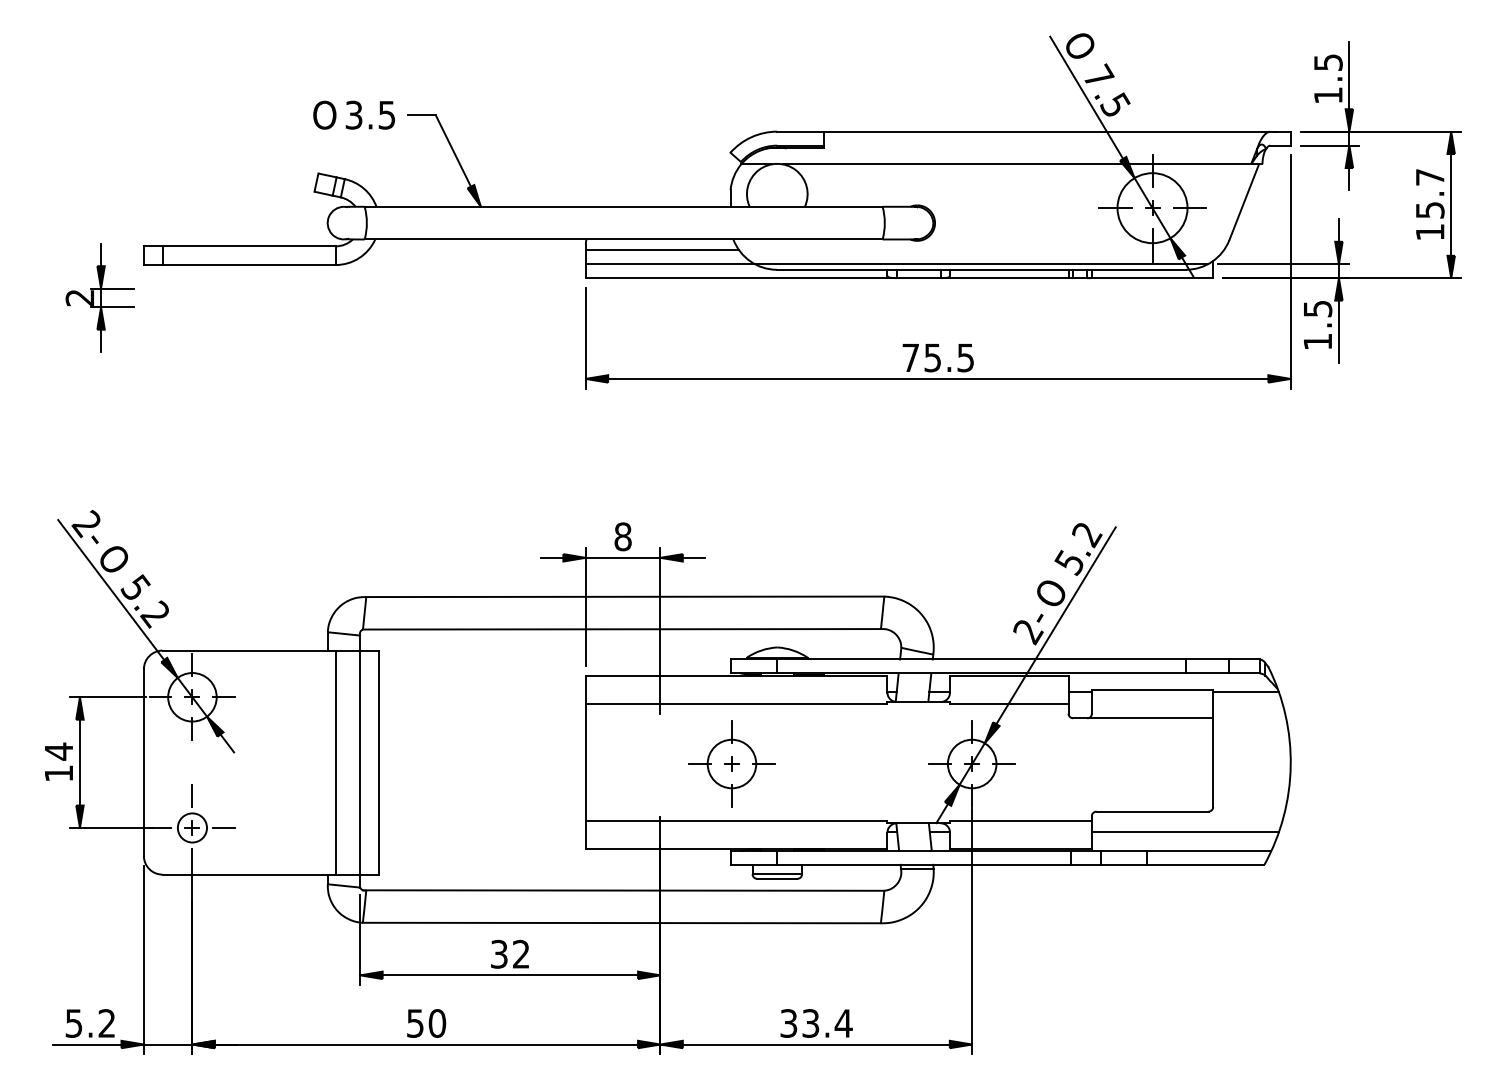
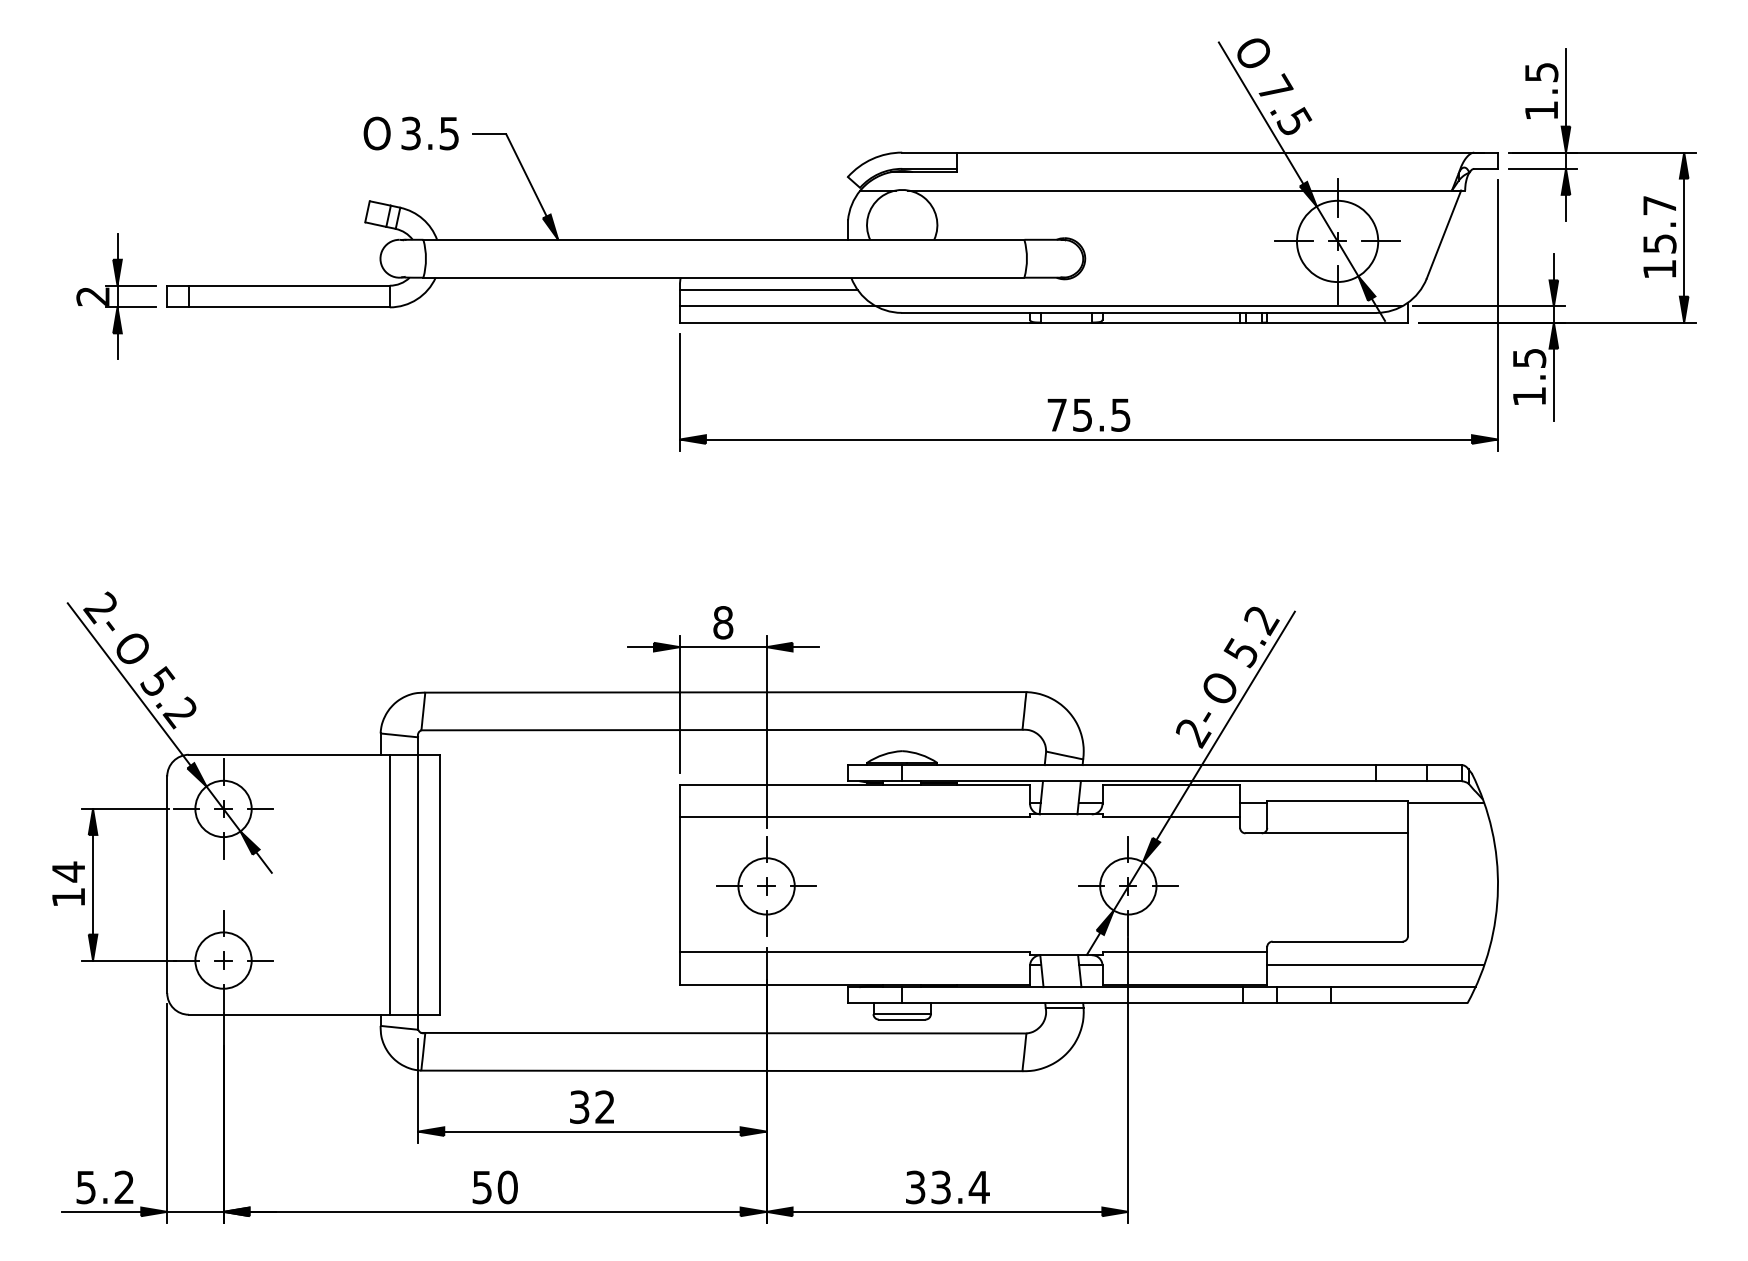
part: (100, 297) -> (116, 296), moved
part: (731, 764) -> (766, 886), moved
circle: (192, 827) -> (223, 960), size x1.67

